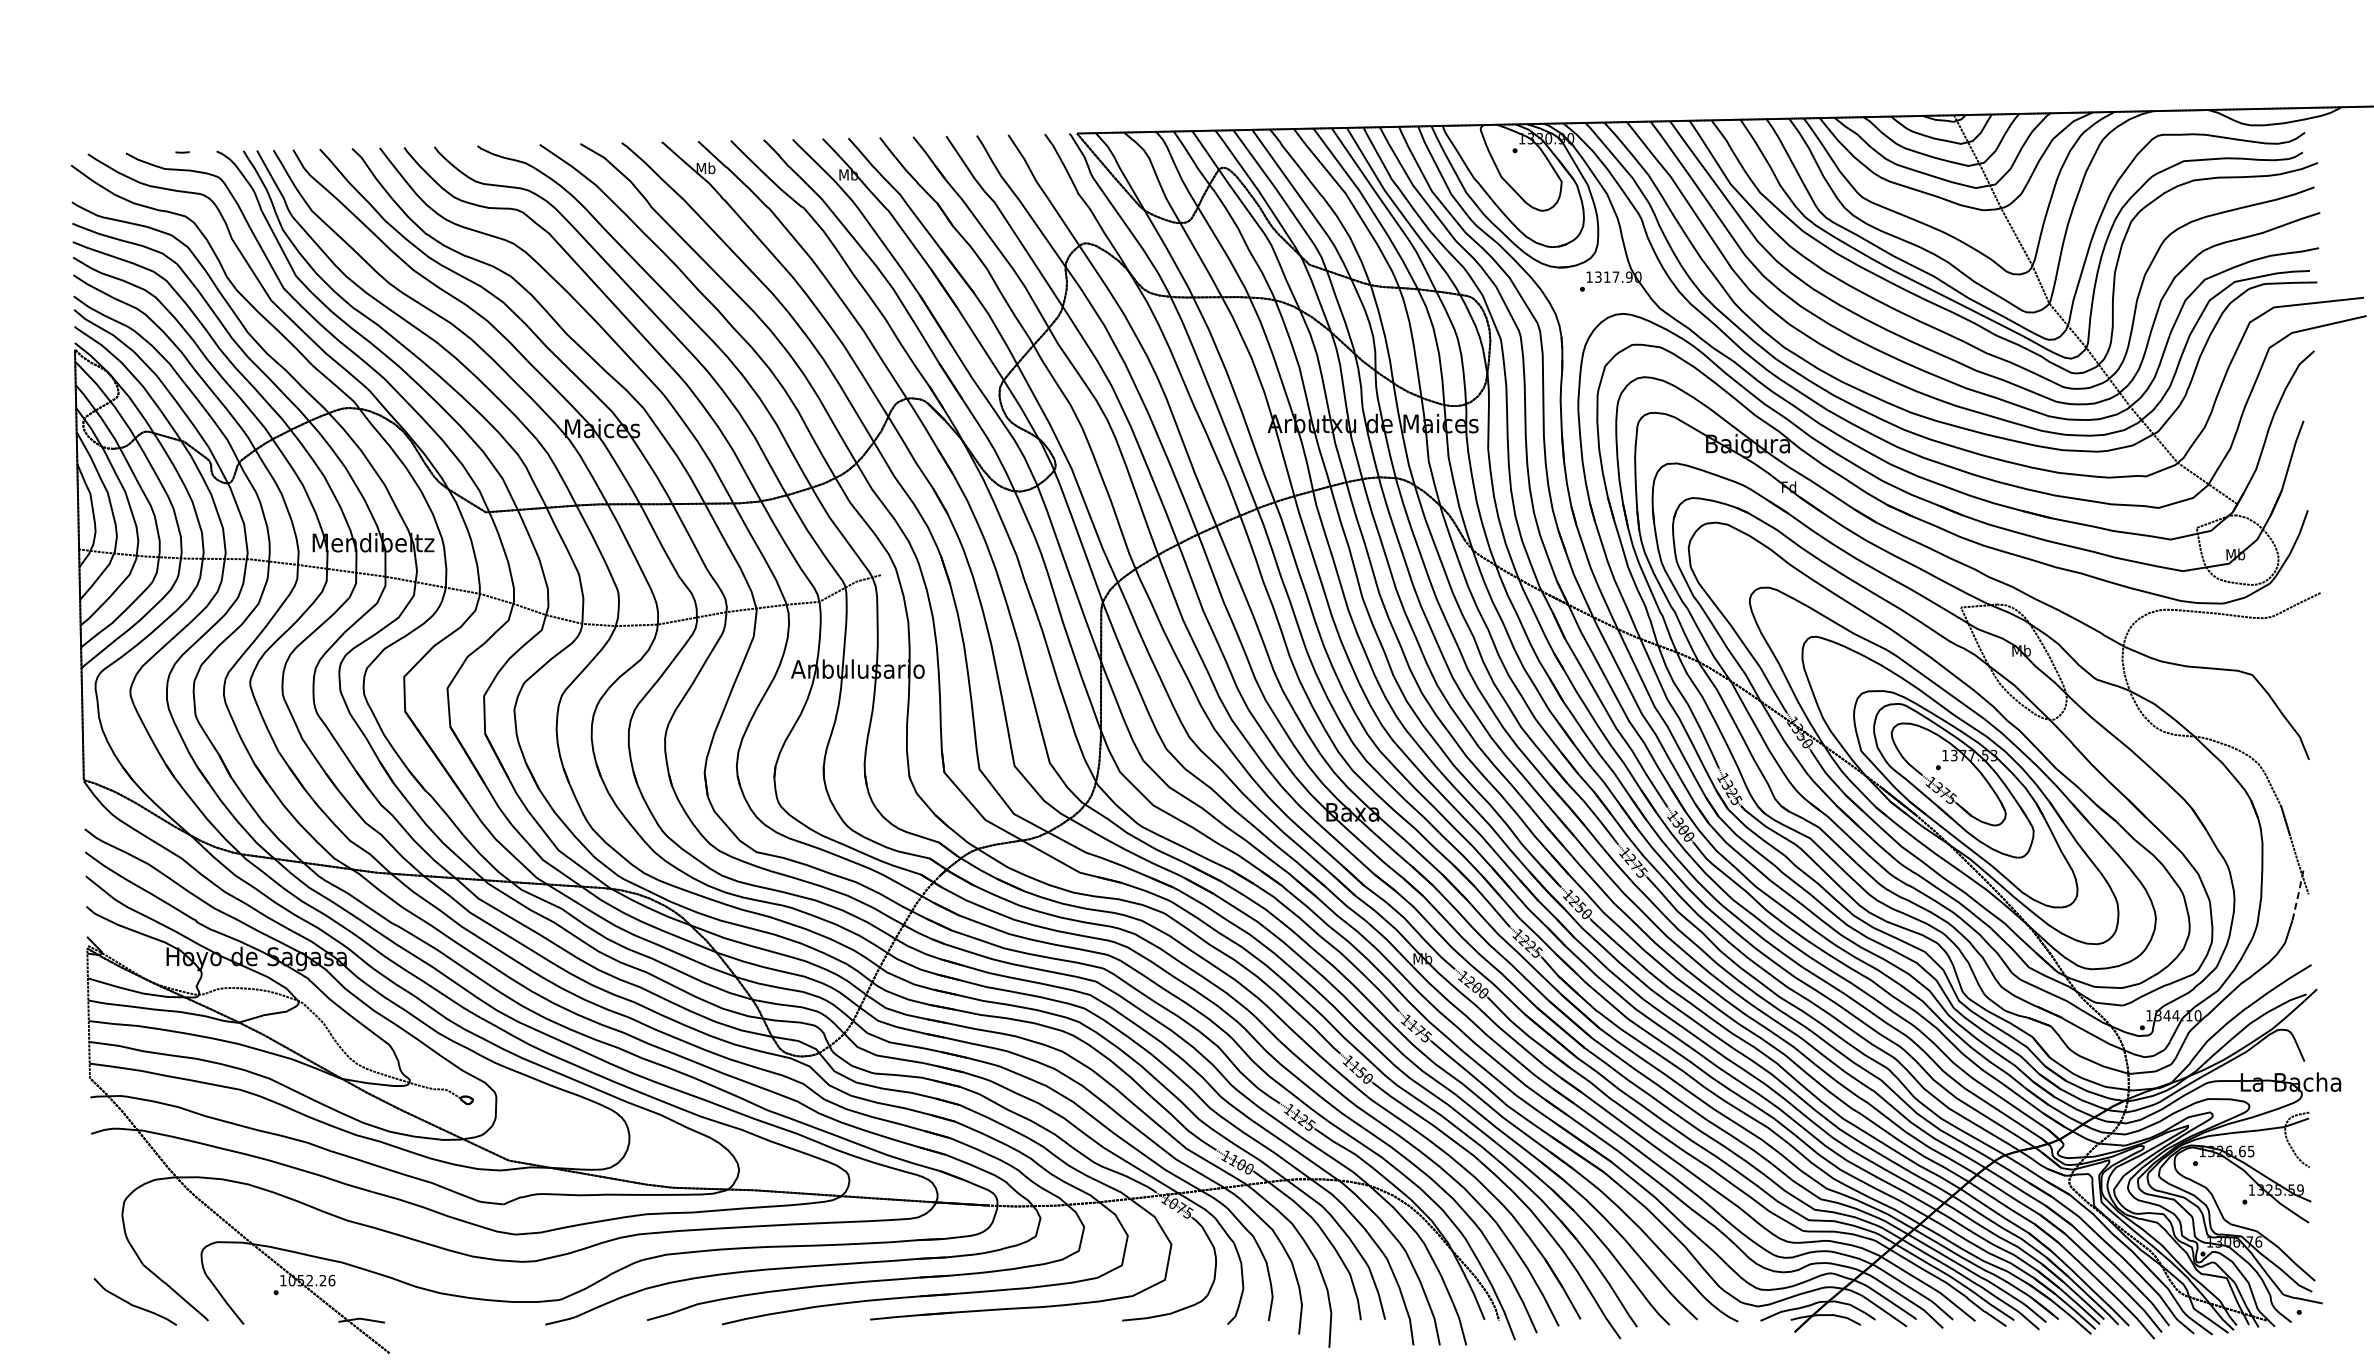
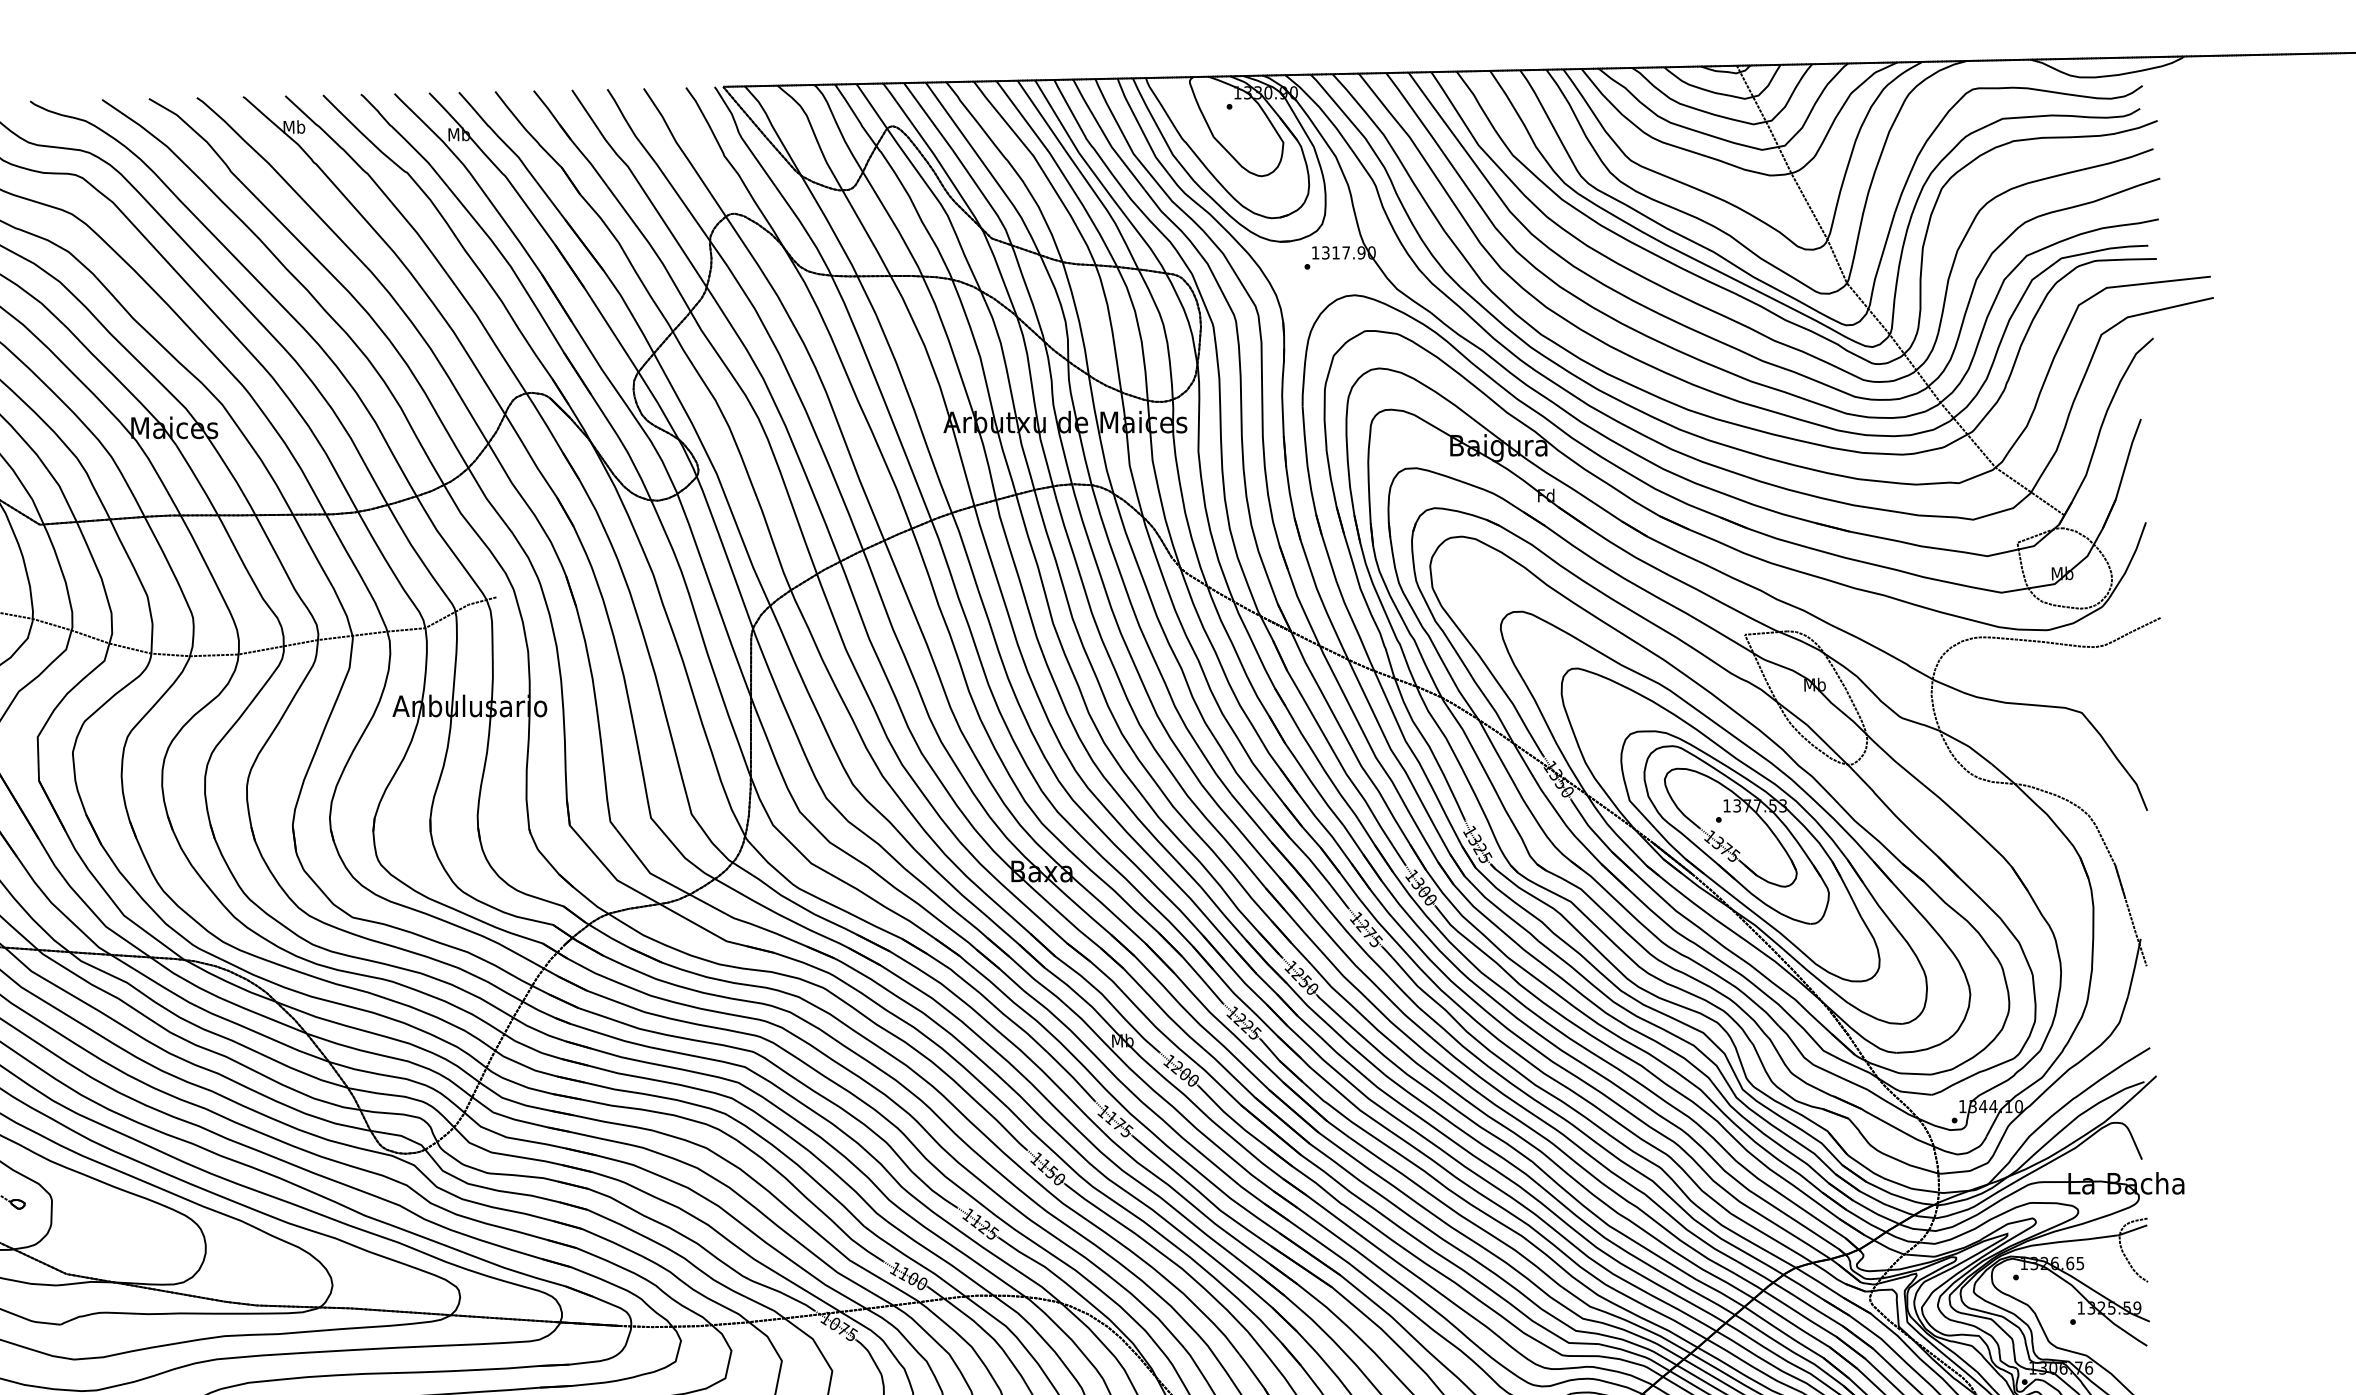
line: (2298, 895) -> (2135, 967), dashed -> solid

